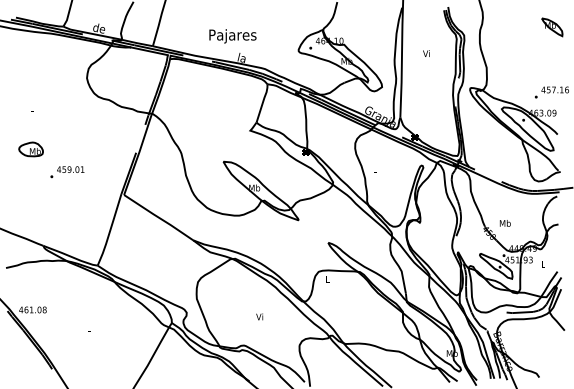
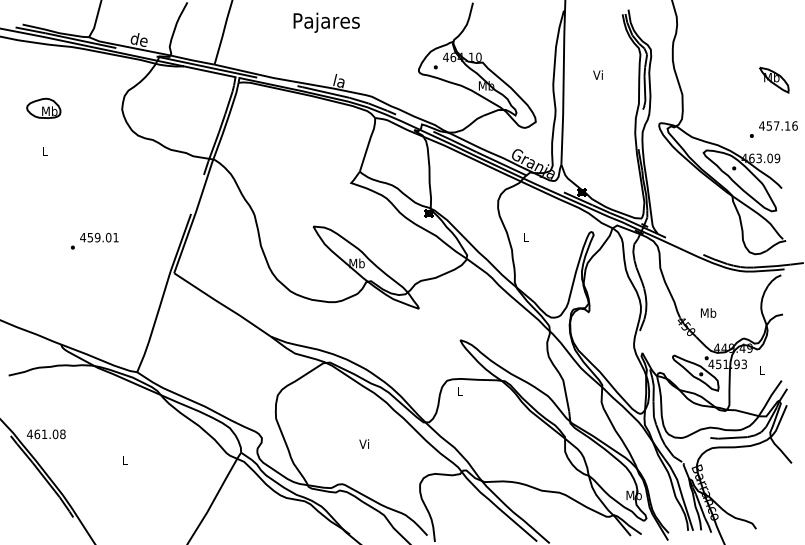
part: (552, 27) -> (774, 80), moved
text: (232, 36) -> (326, 22), moved
part: (30, 149) -> (42, 108), moved

